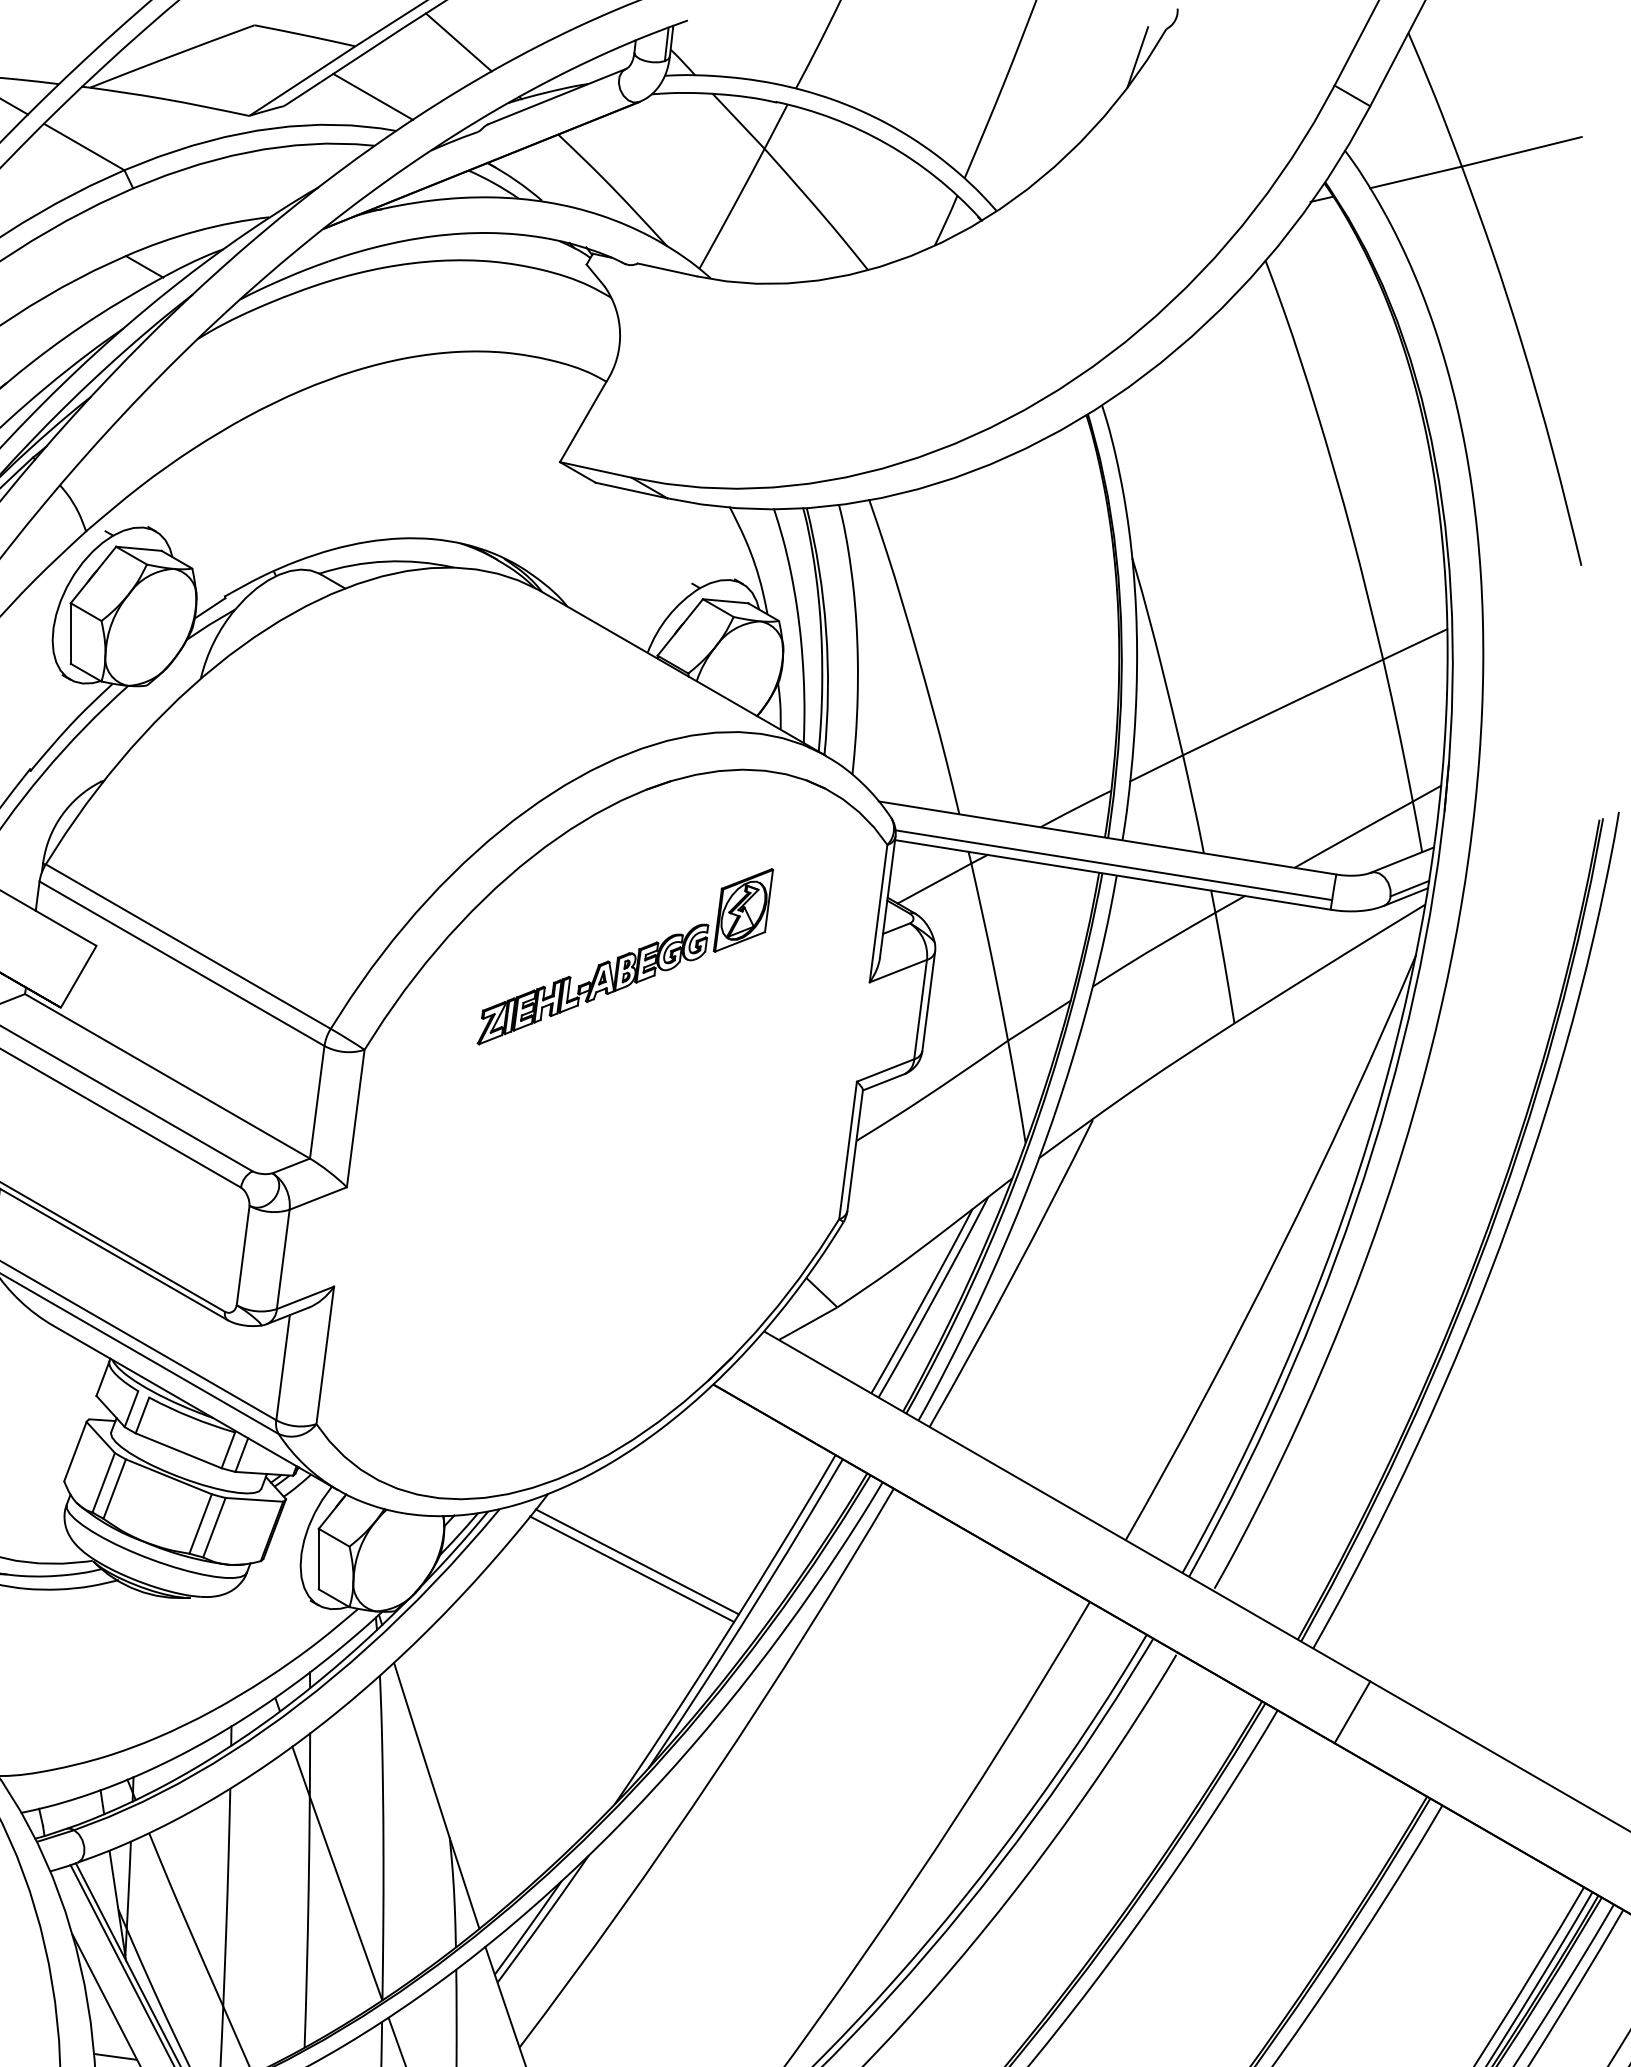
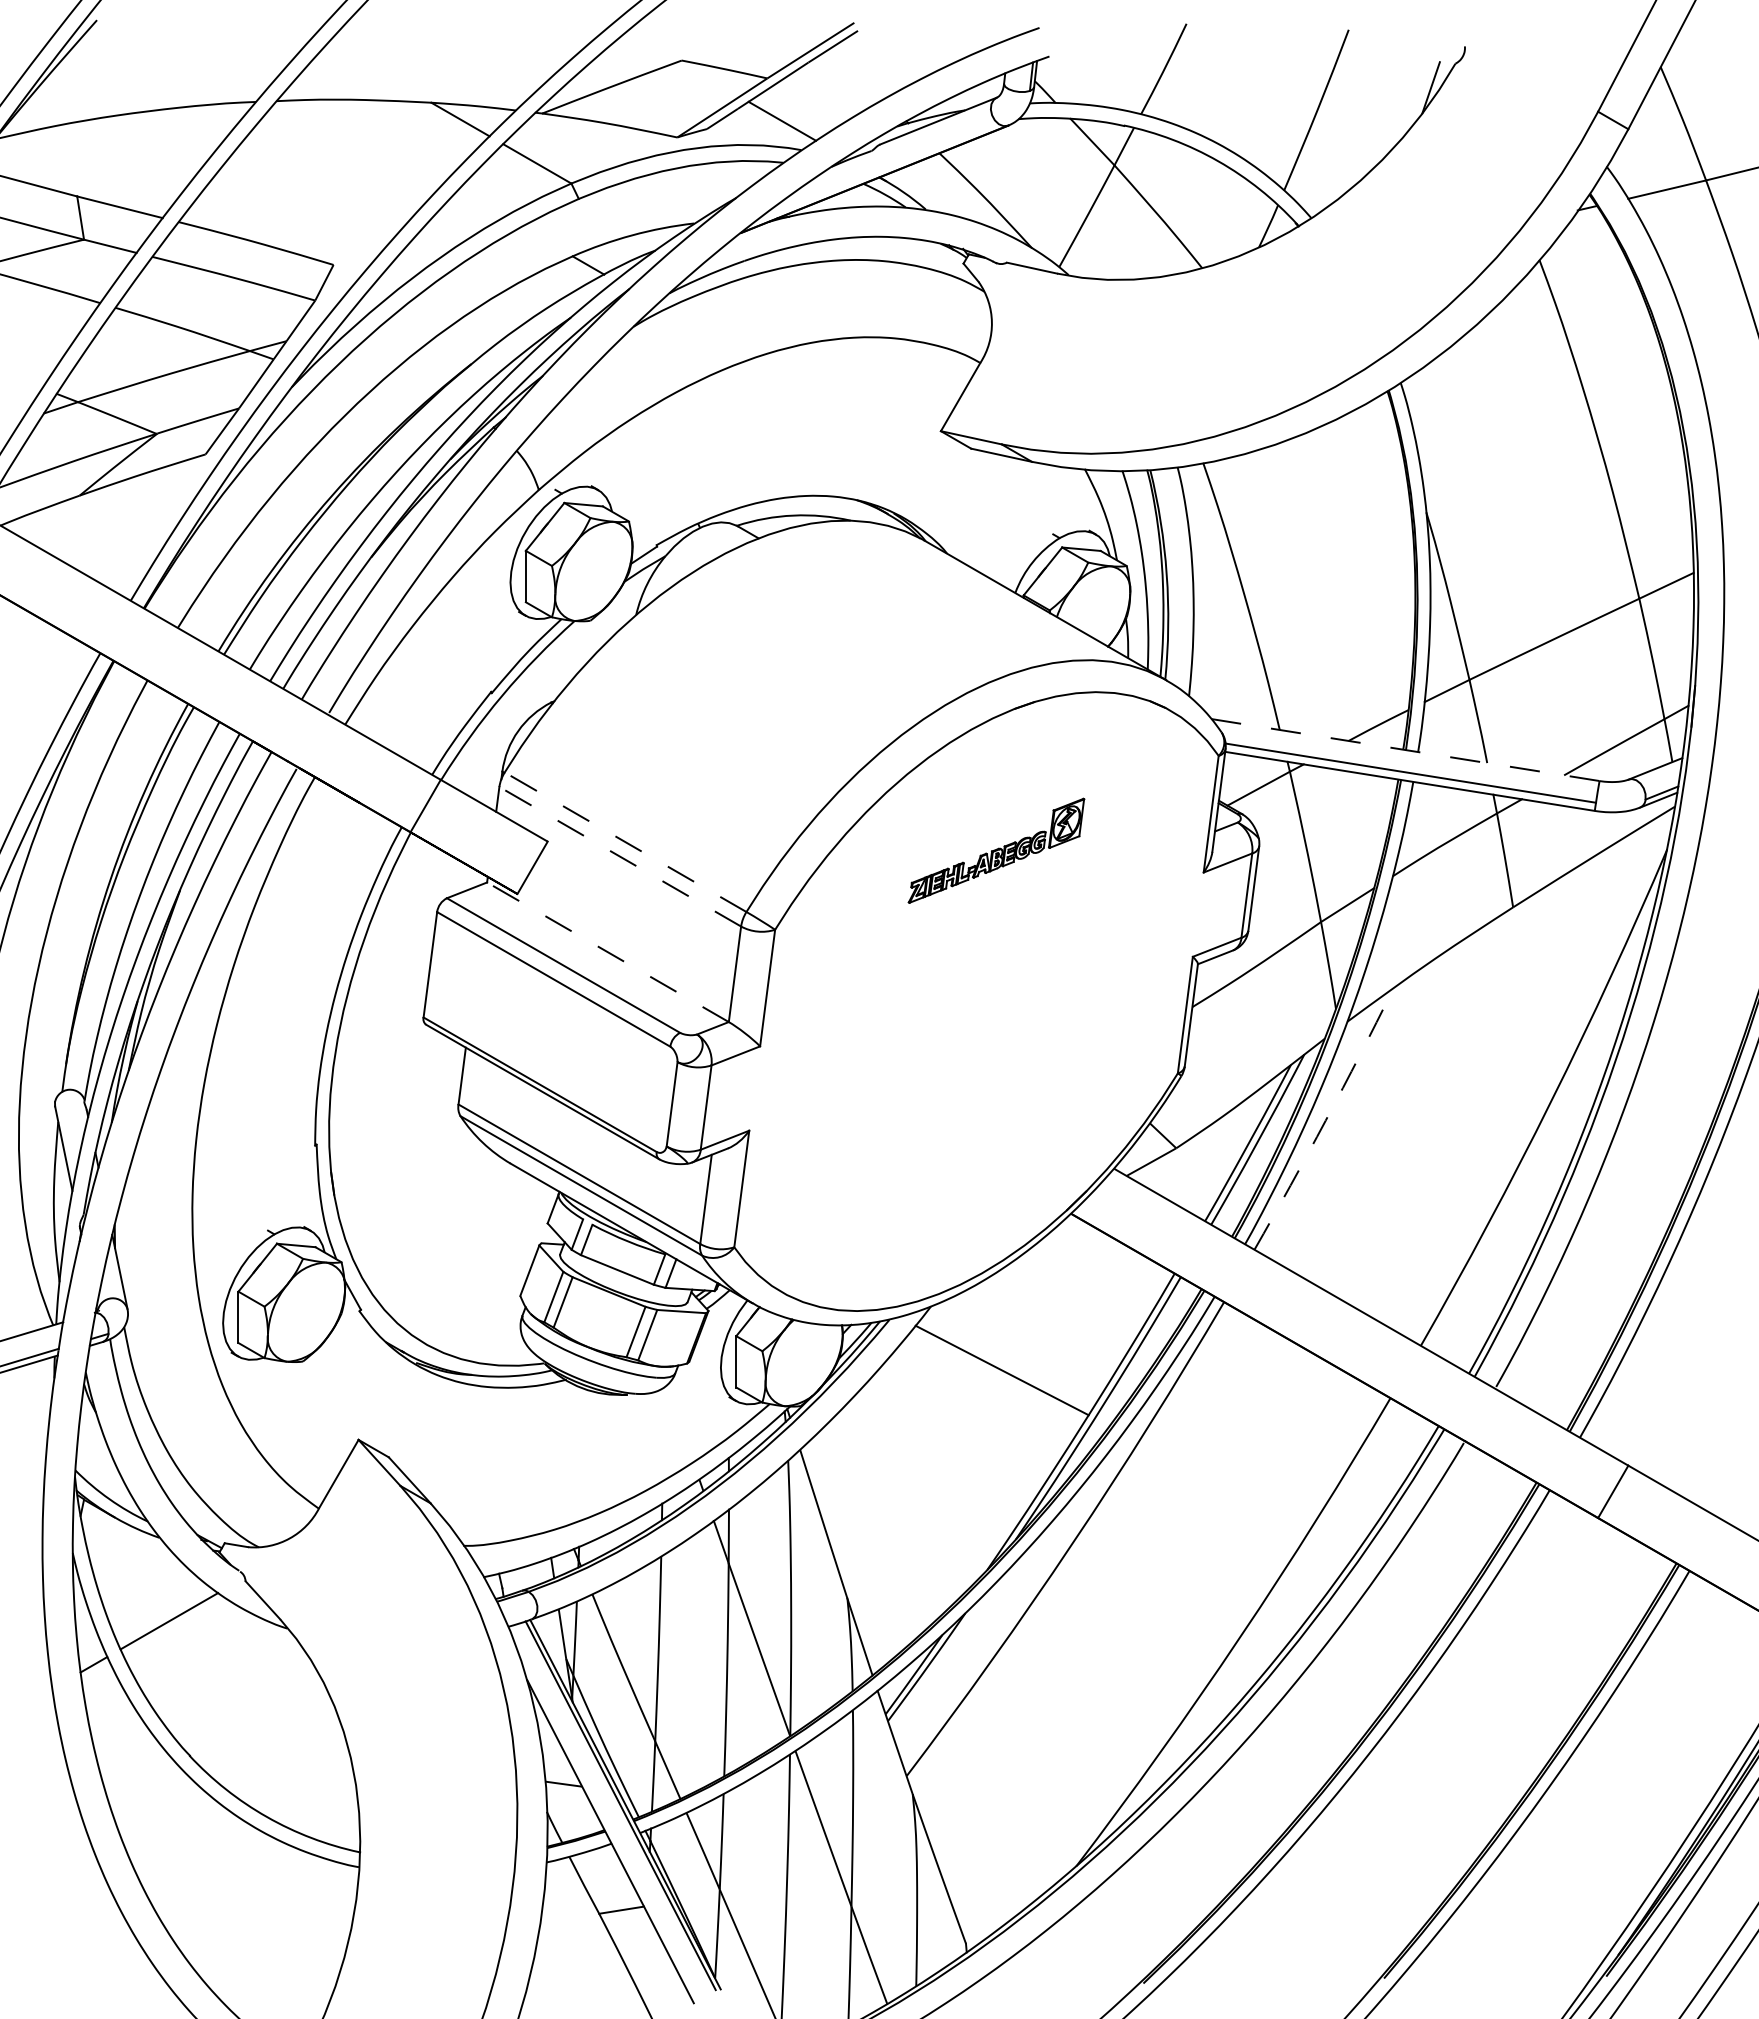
line: (459, 41) -> (855, 74), removed
line: (1107, 838) -> (1405, 750), solid -> dashed
line: (188, 946) -> (625, 842), solid -> dashed
part: (625, 956) -> (996, 850), size x0.7
line: (182, 963) -> (620, 856), solid -> dashed
line: (166, 1076) -> (607, 952), solid -> dashed
arc: (1013, 1274) -> (1325, 1120), solid -> dashed
line: (637, 1561) -> (1006, 1363), removed

